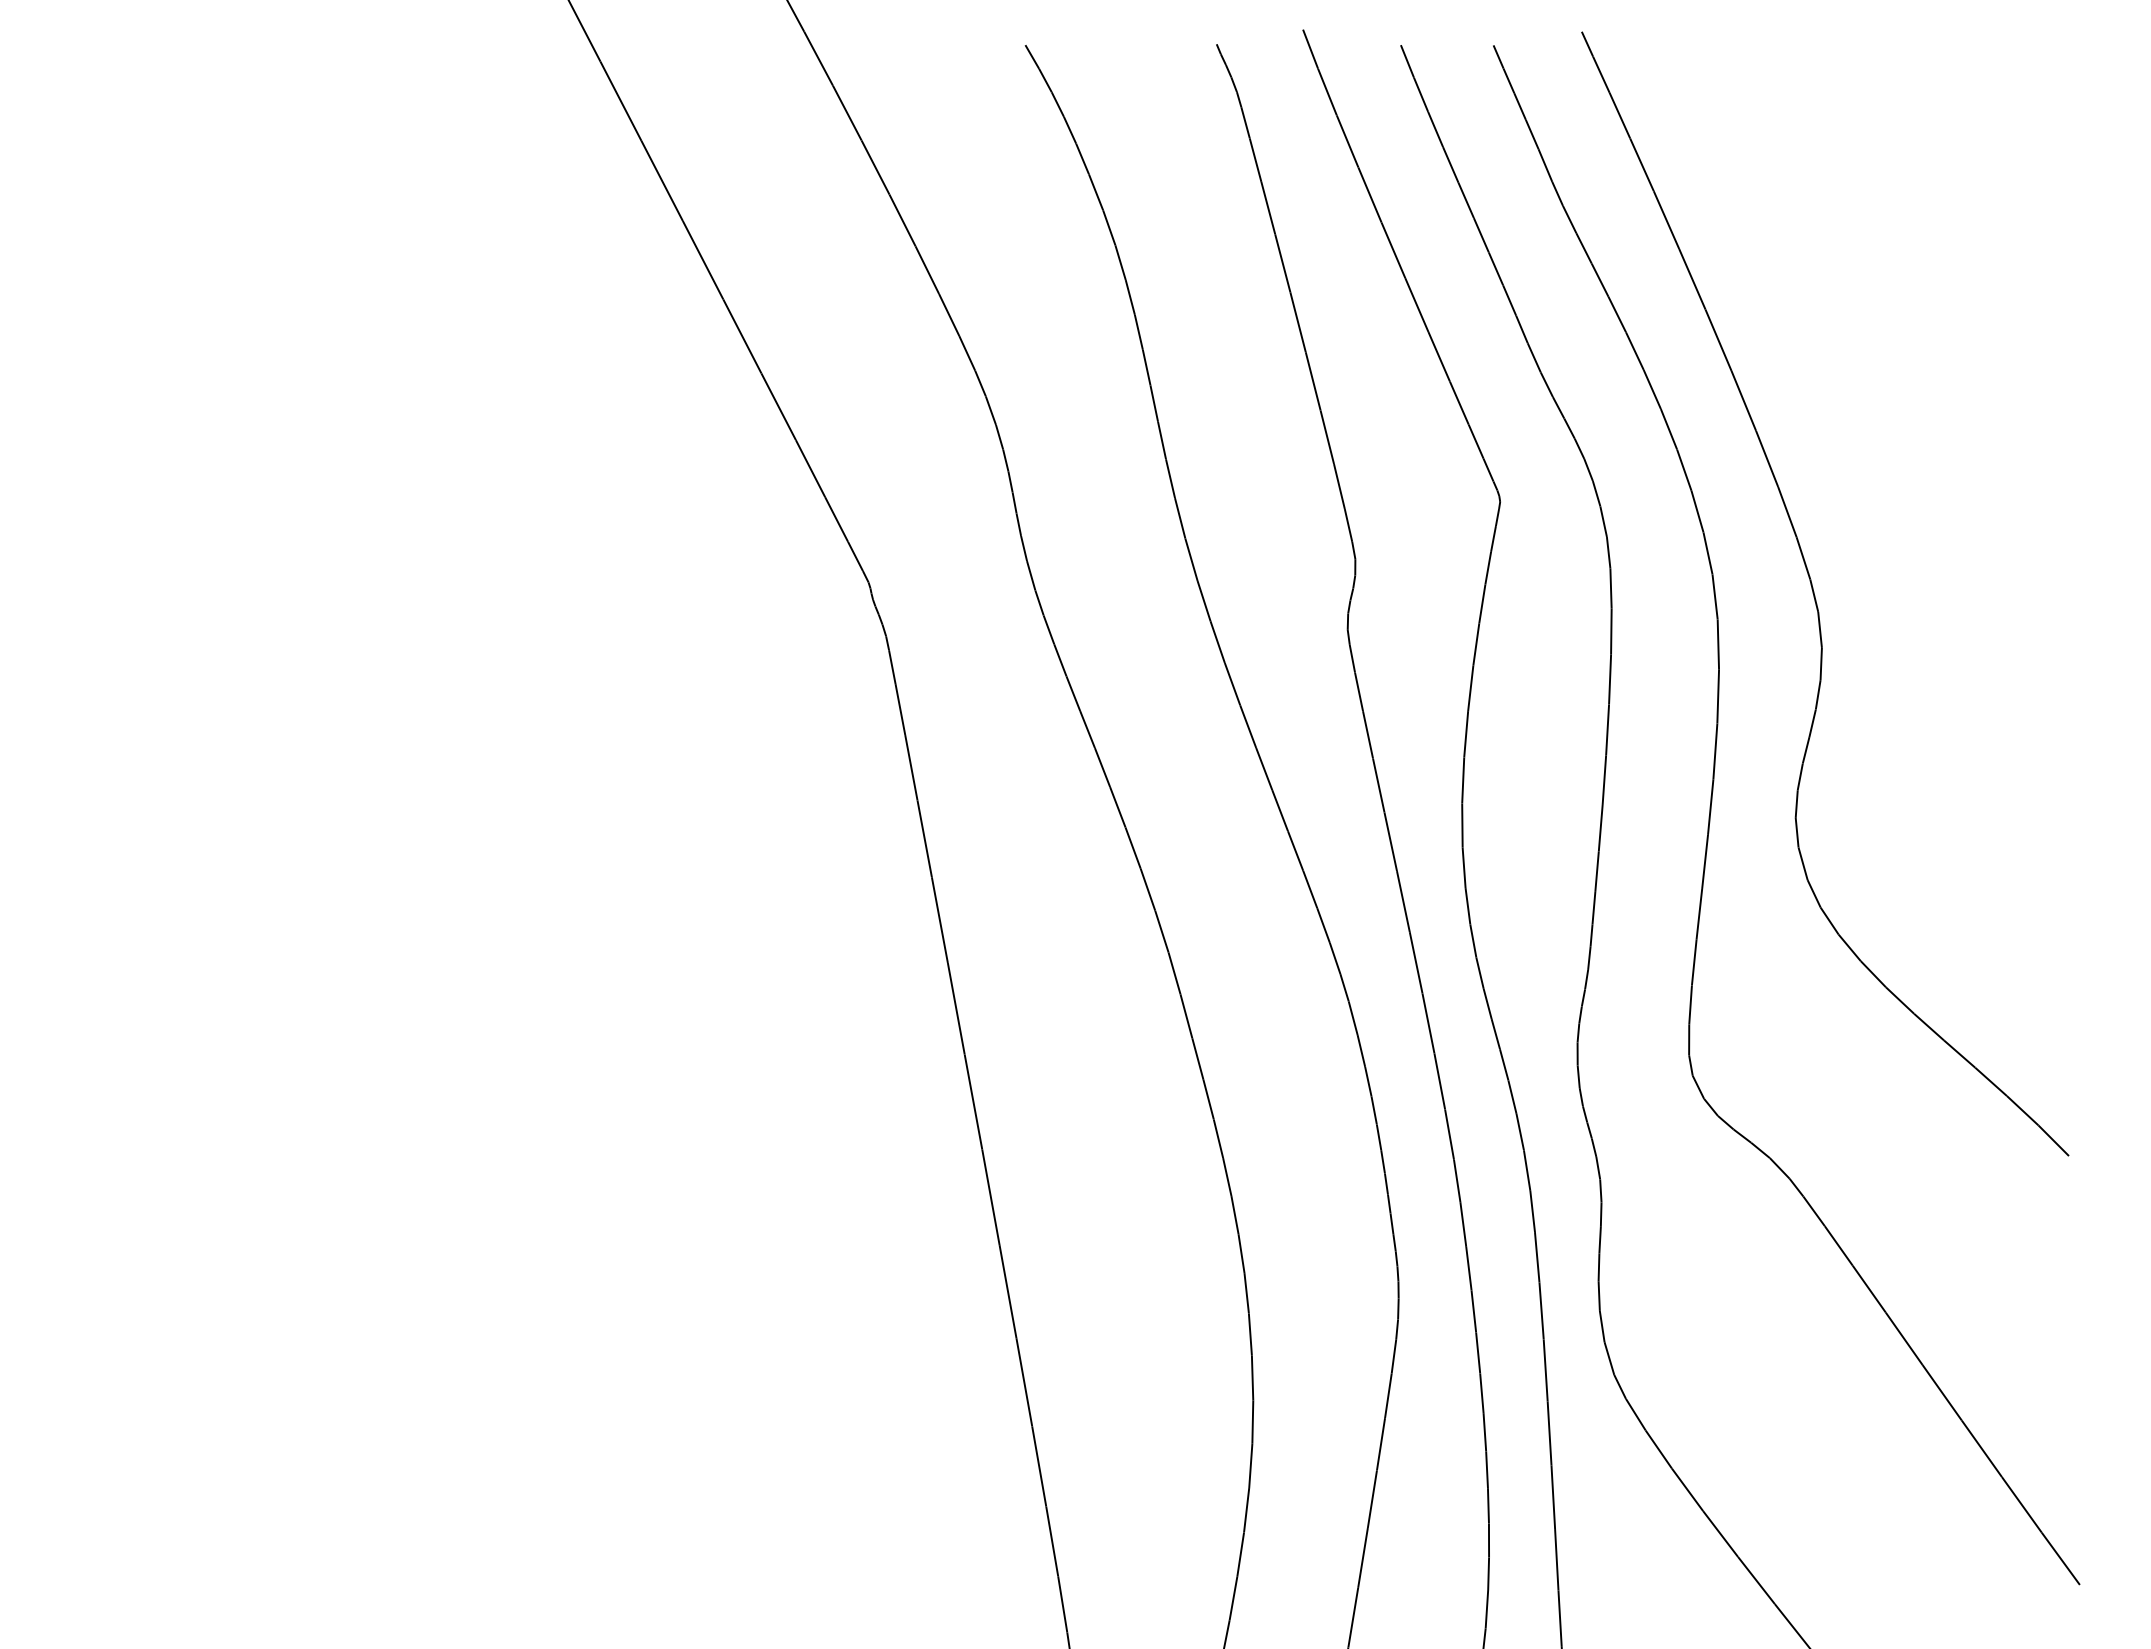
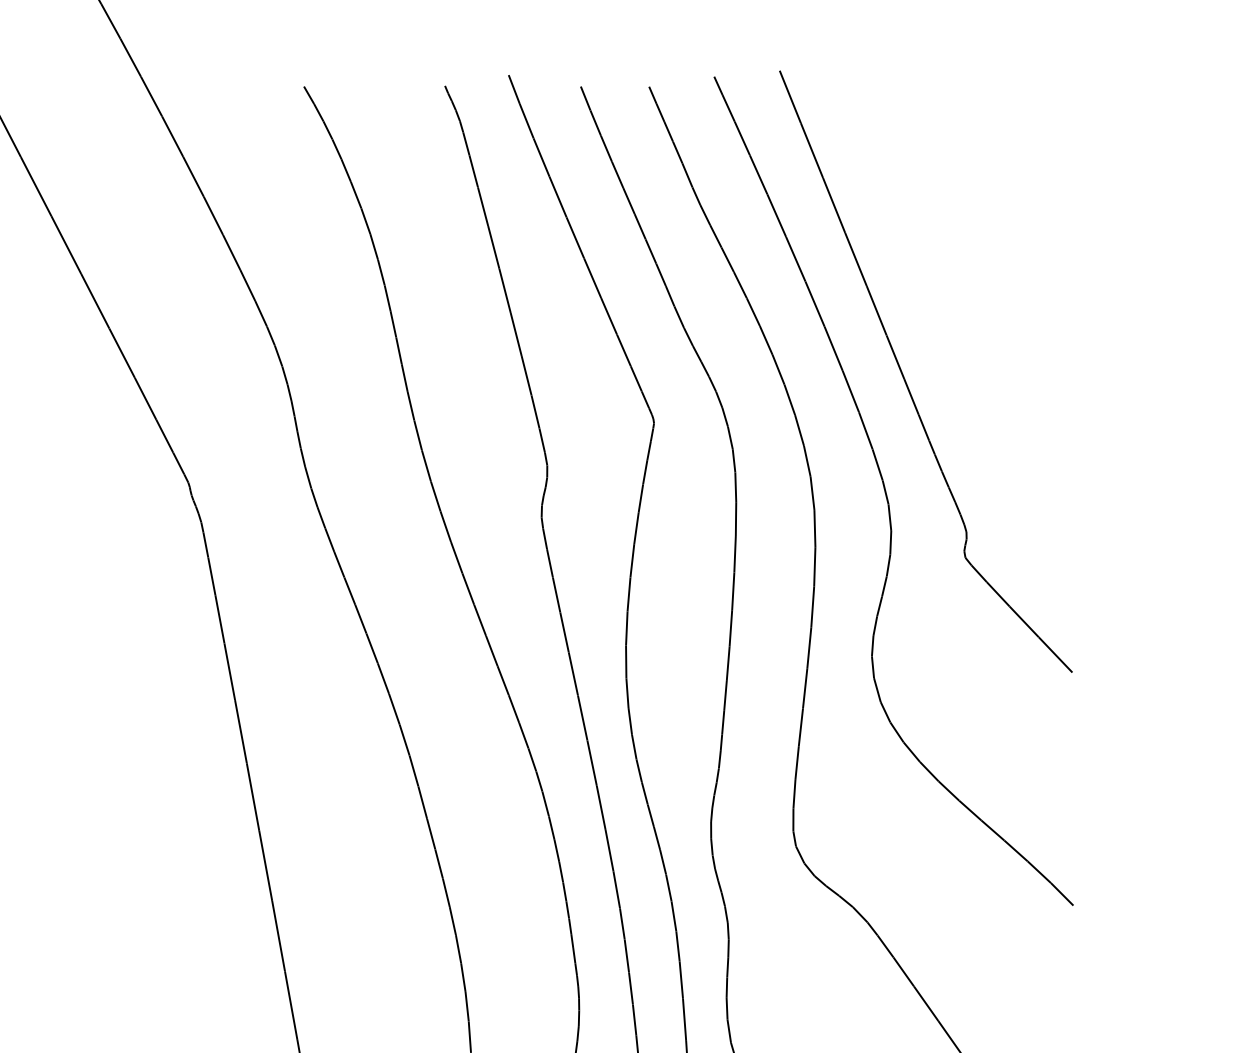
part: (1841, 443) -> (905, 380), added

